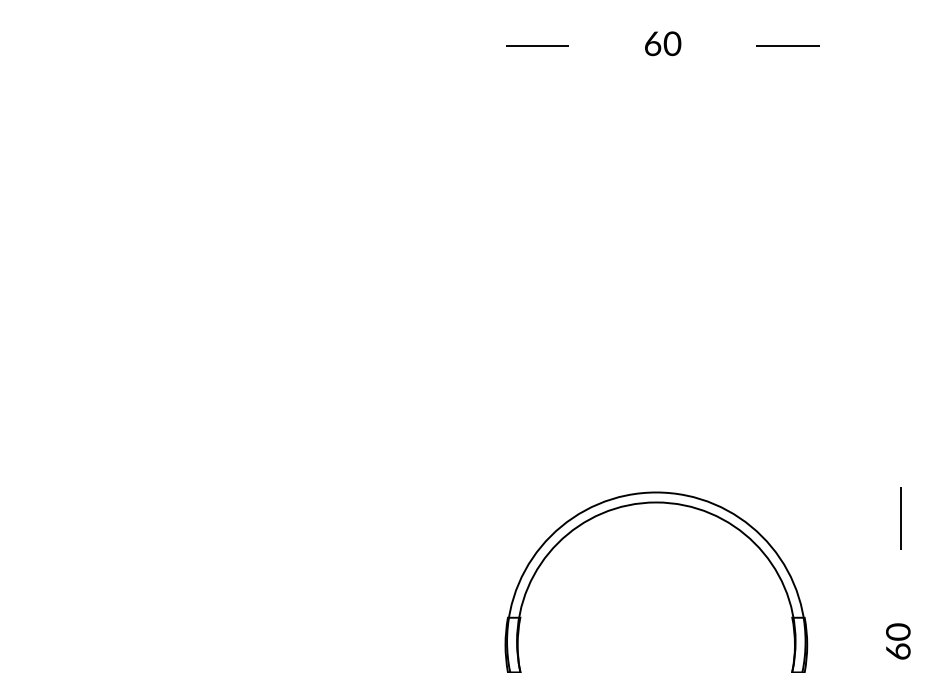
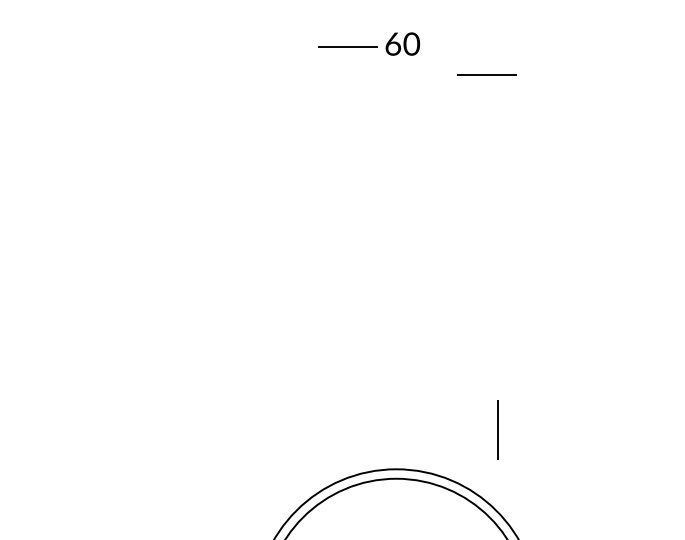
line: (537, 45) -> (347, 45), moved
line: (787, 45) -> (486, 74), moved
line: (900, 518) -> (497, 429), moved

